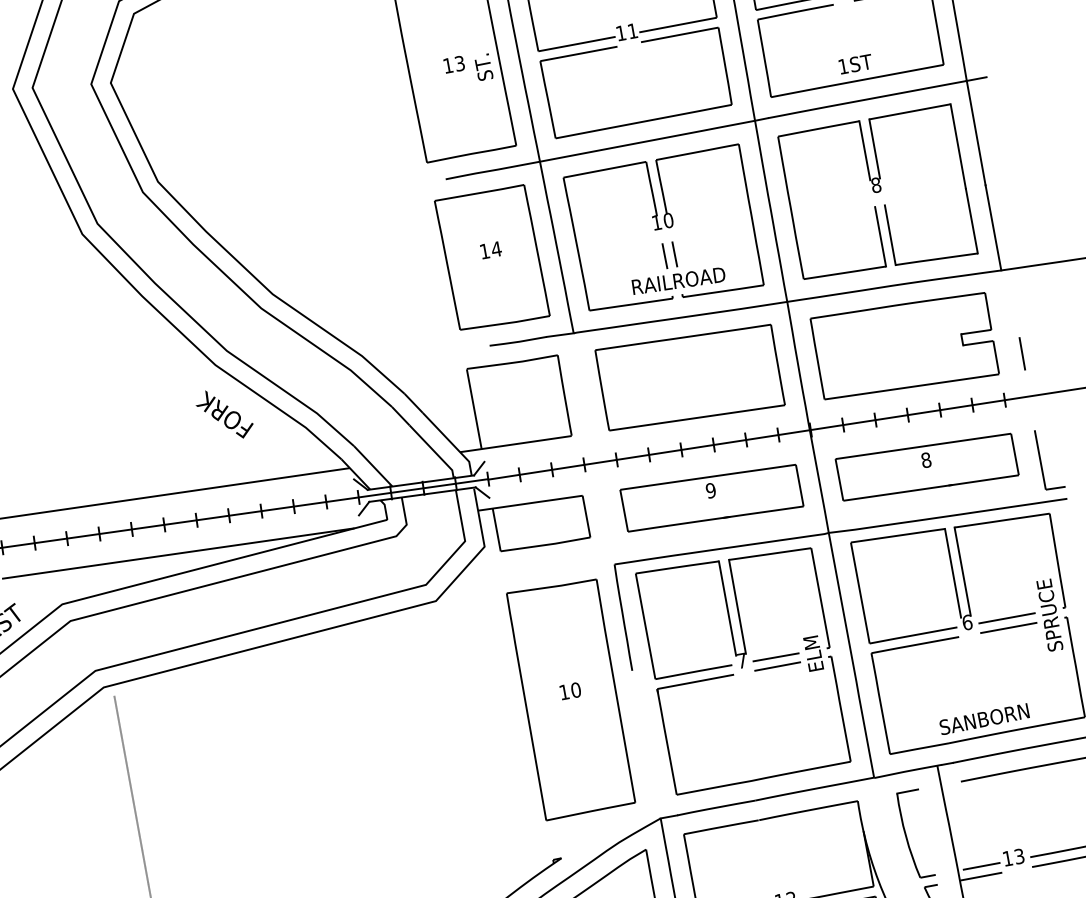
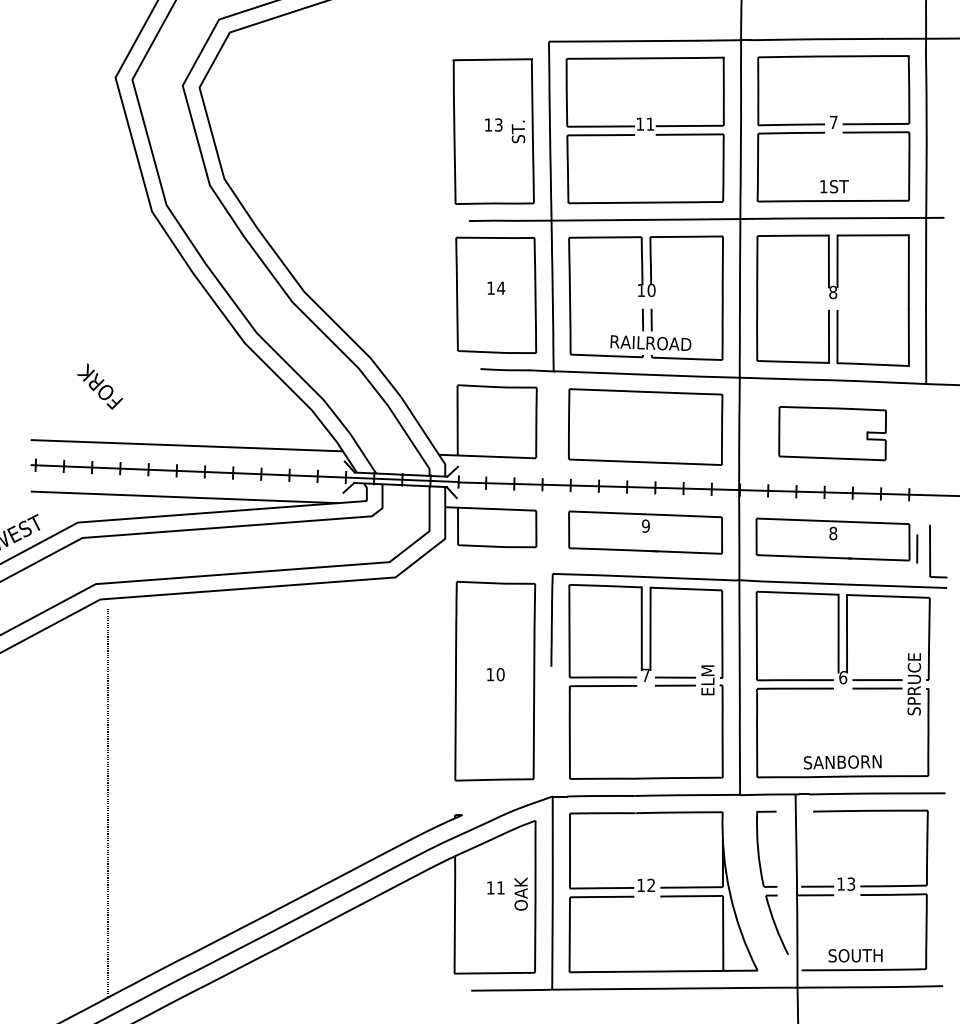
part: (904, 346) -> (832, 433), size x0.7
line: (1022, 353) -> (917, 548), moved
text: (224, 414) -> (99, 386), moved

